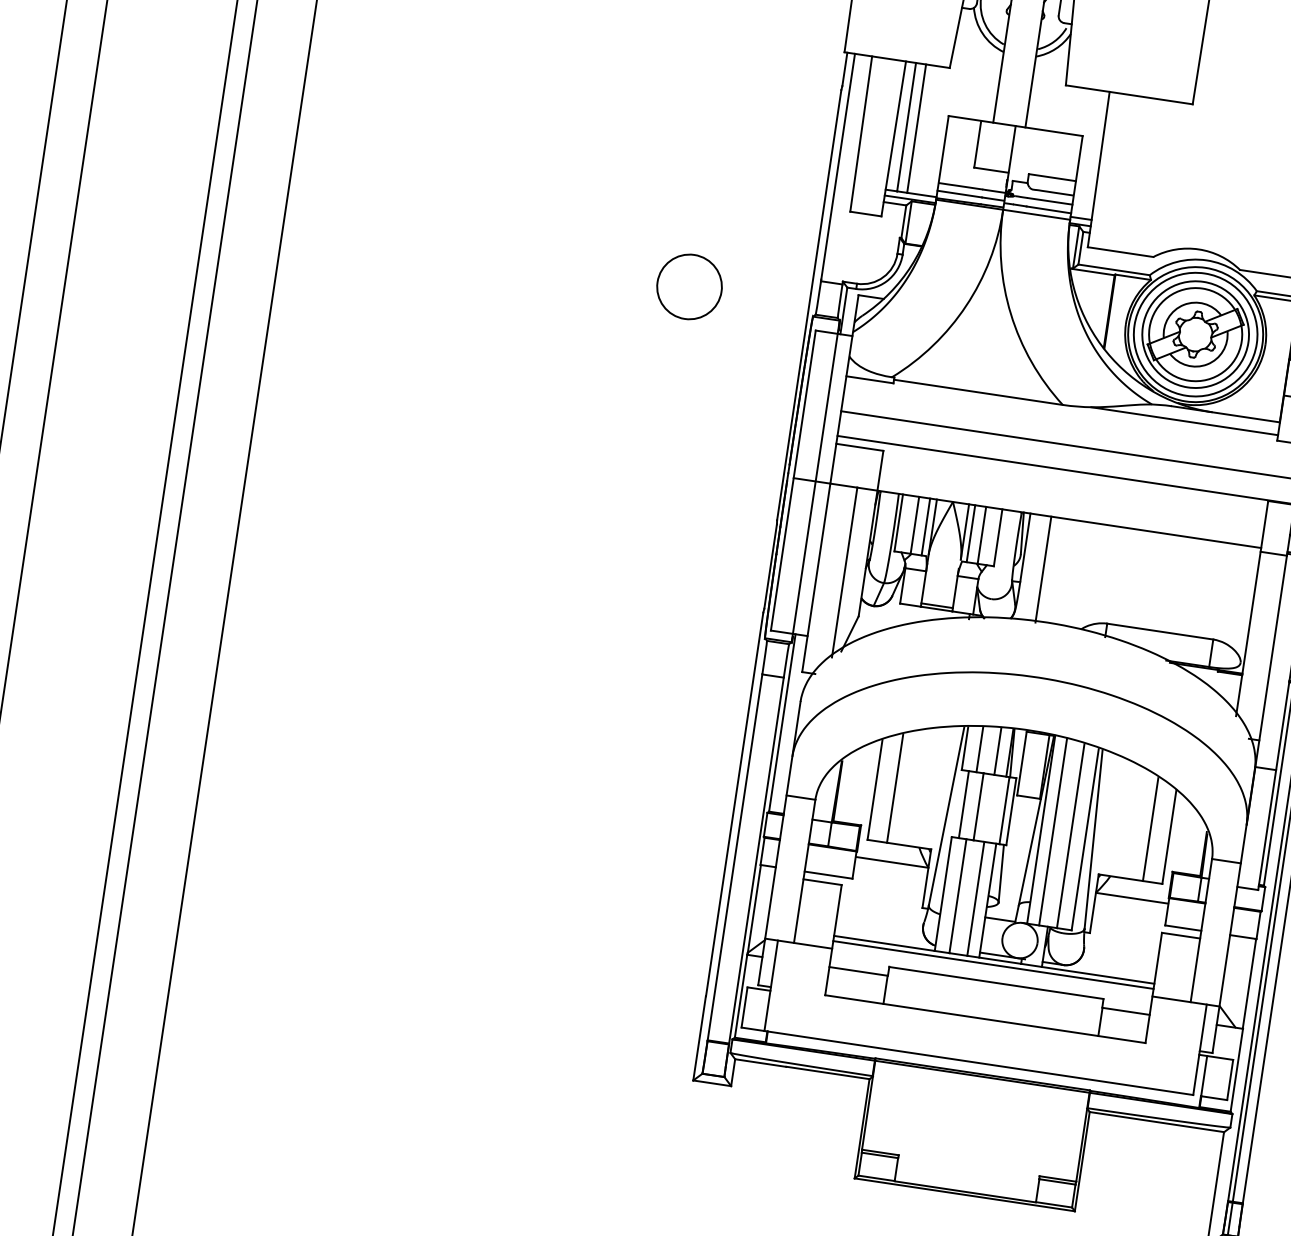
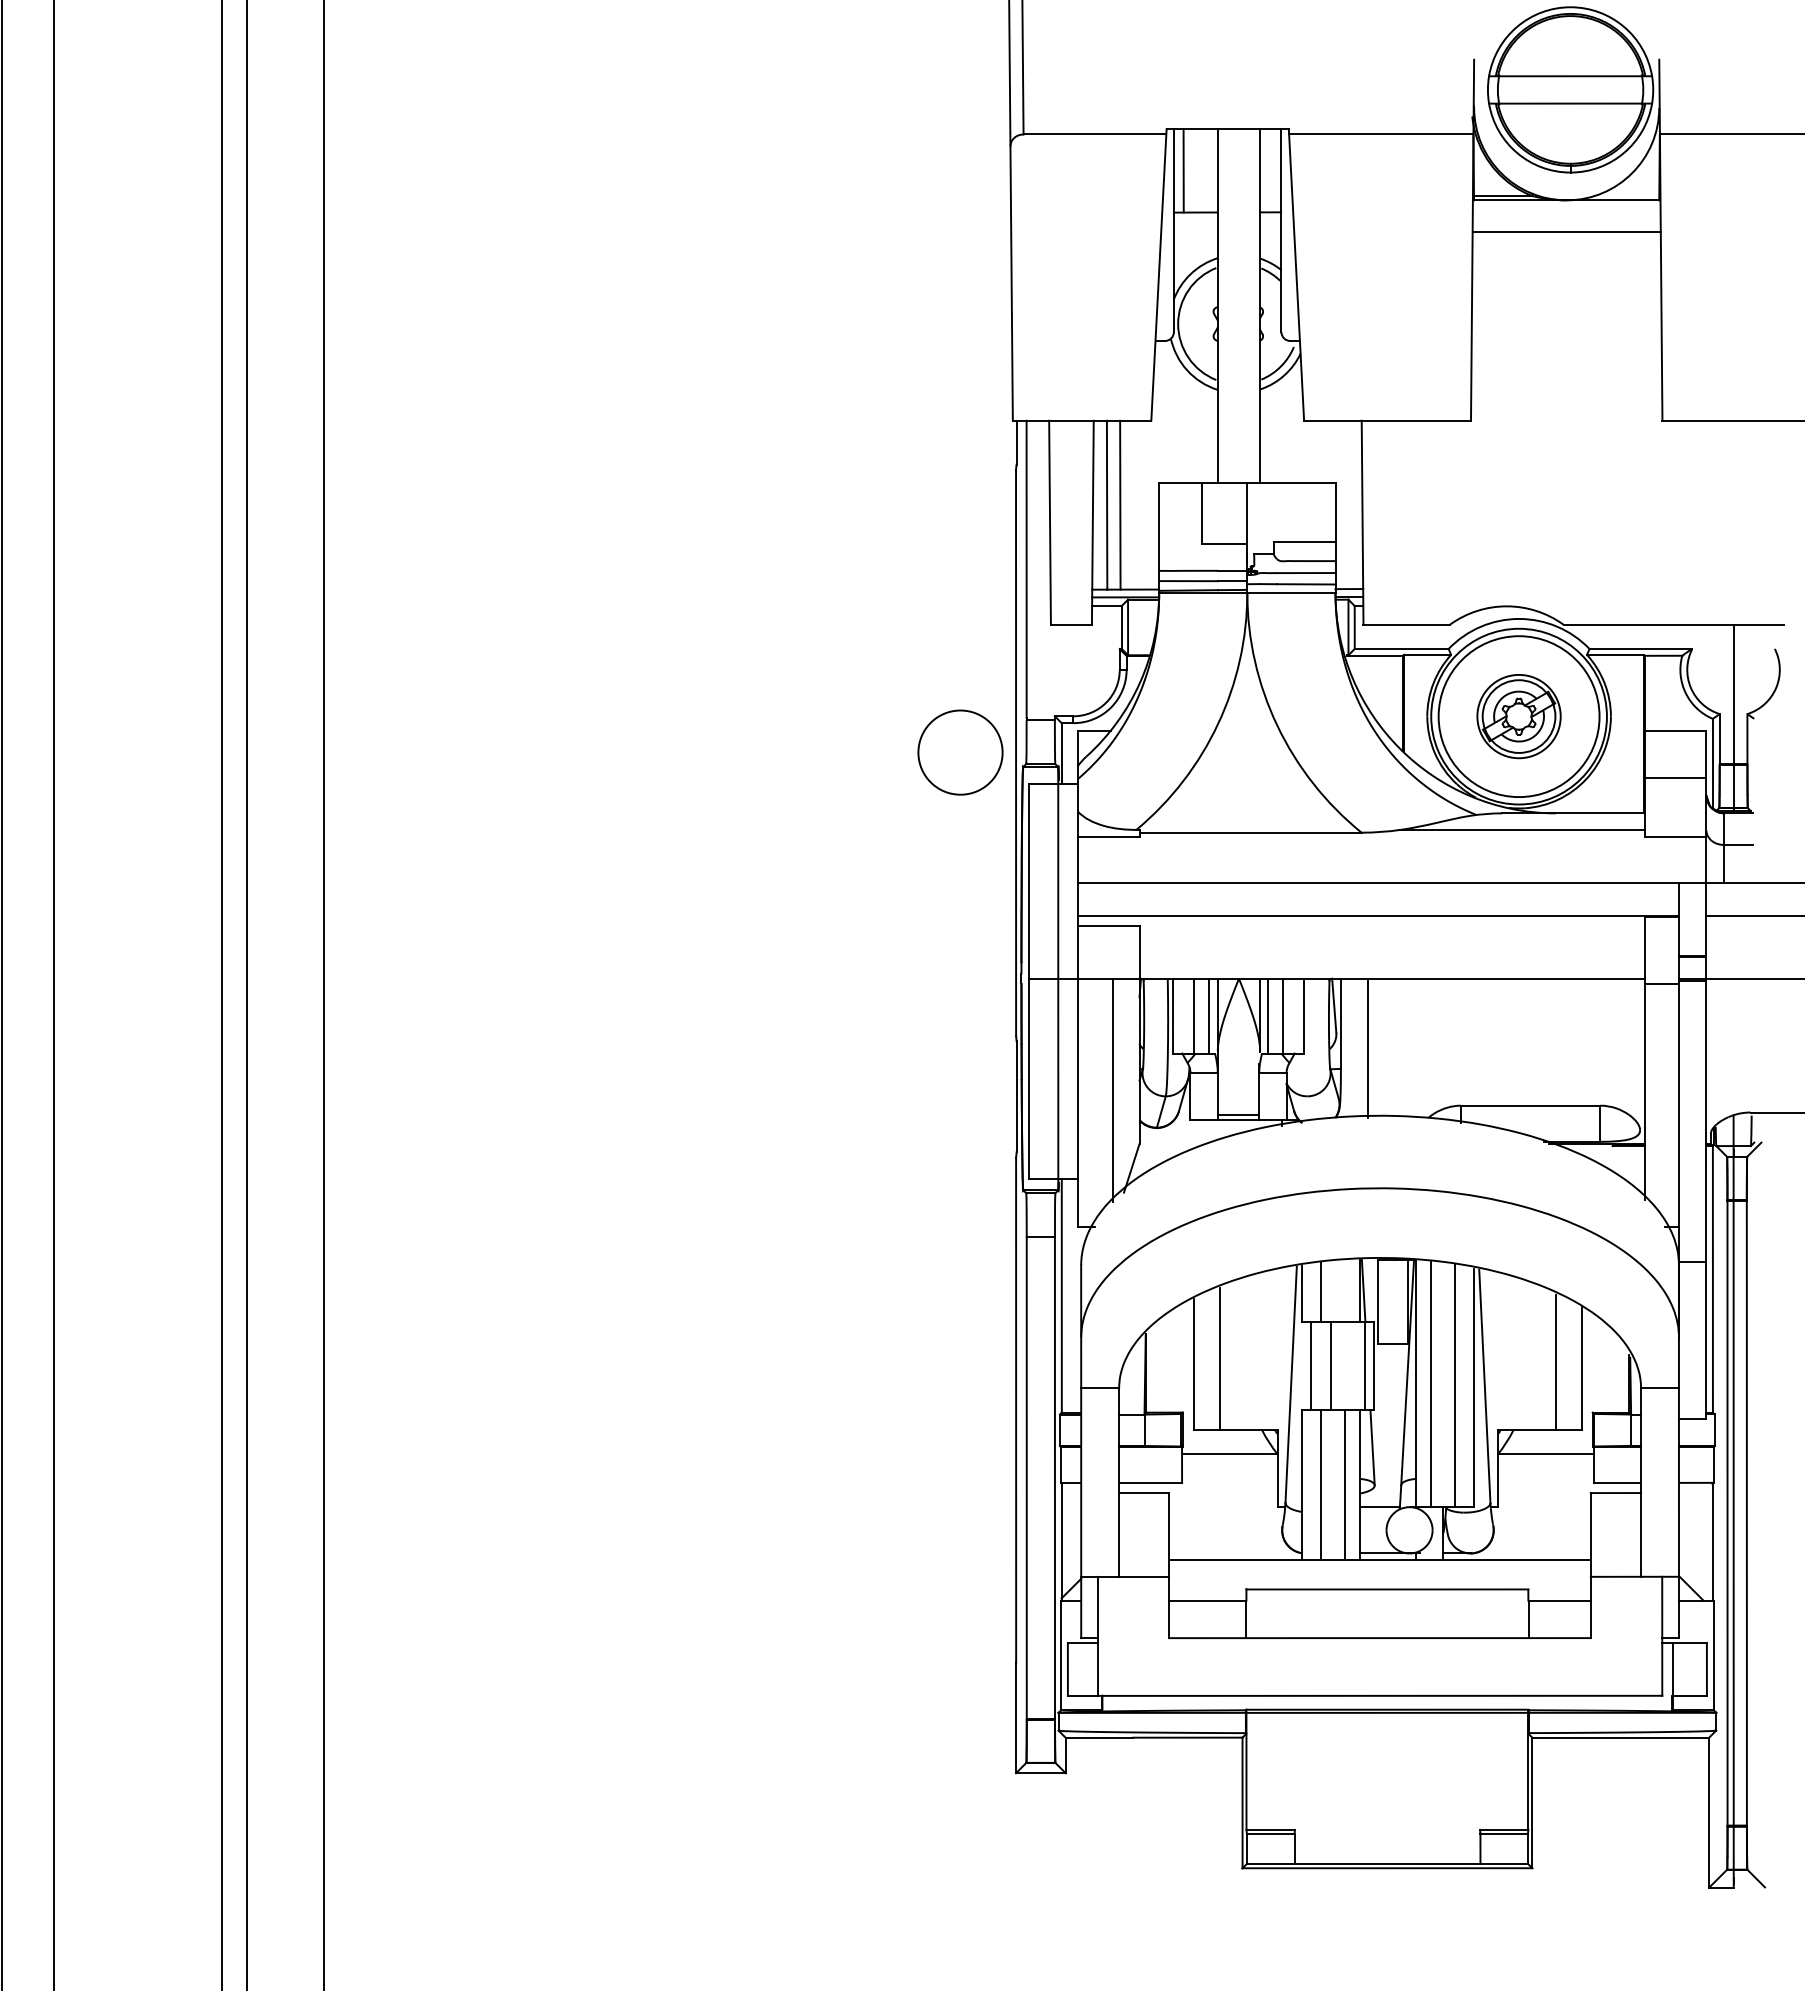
circle: (689, 286) -> (960, 752), moved
part: (1195, 334) -> (1518, 716), size x0.6
line: (997, 750) -> (1344, 1290), removed
line: (993, 964) -> (1379, 1566), removed

